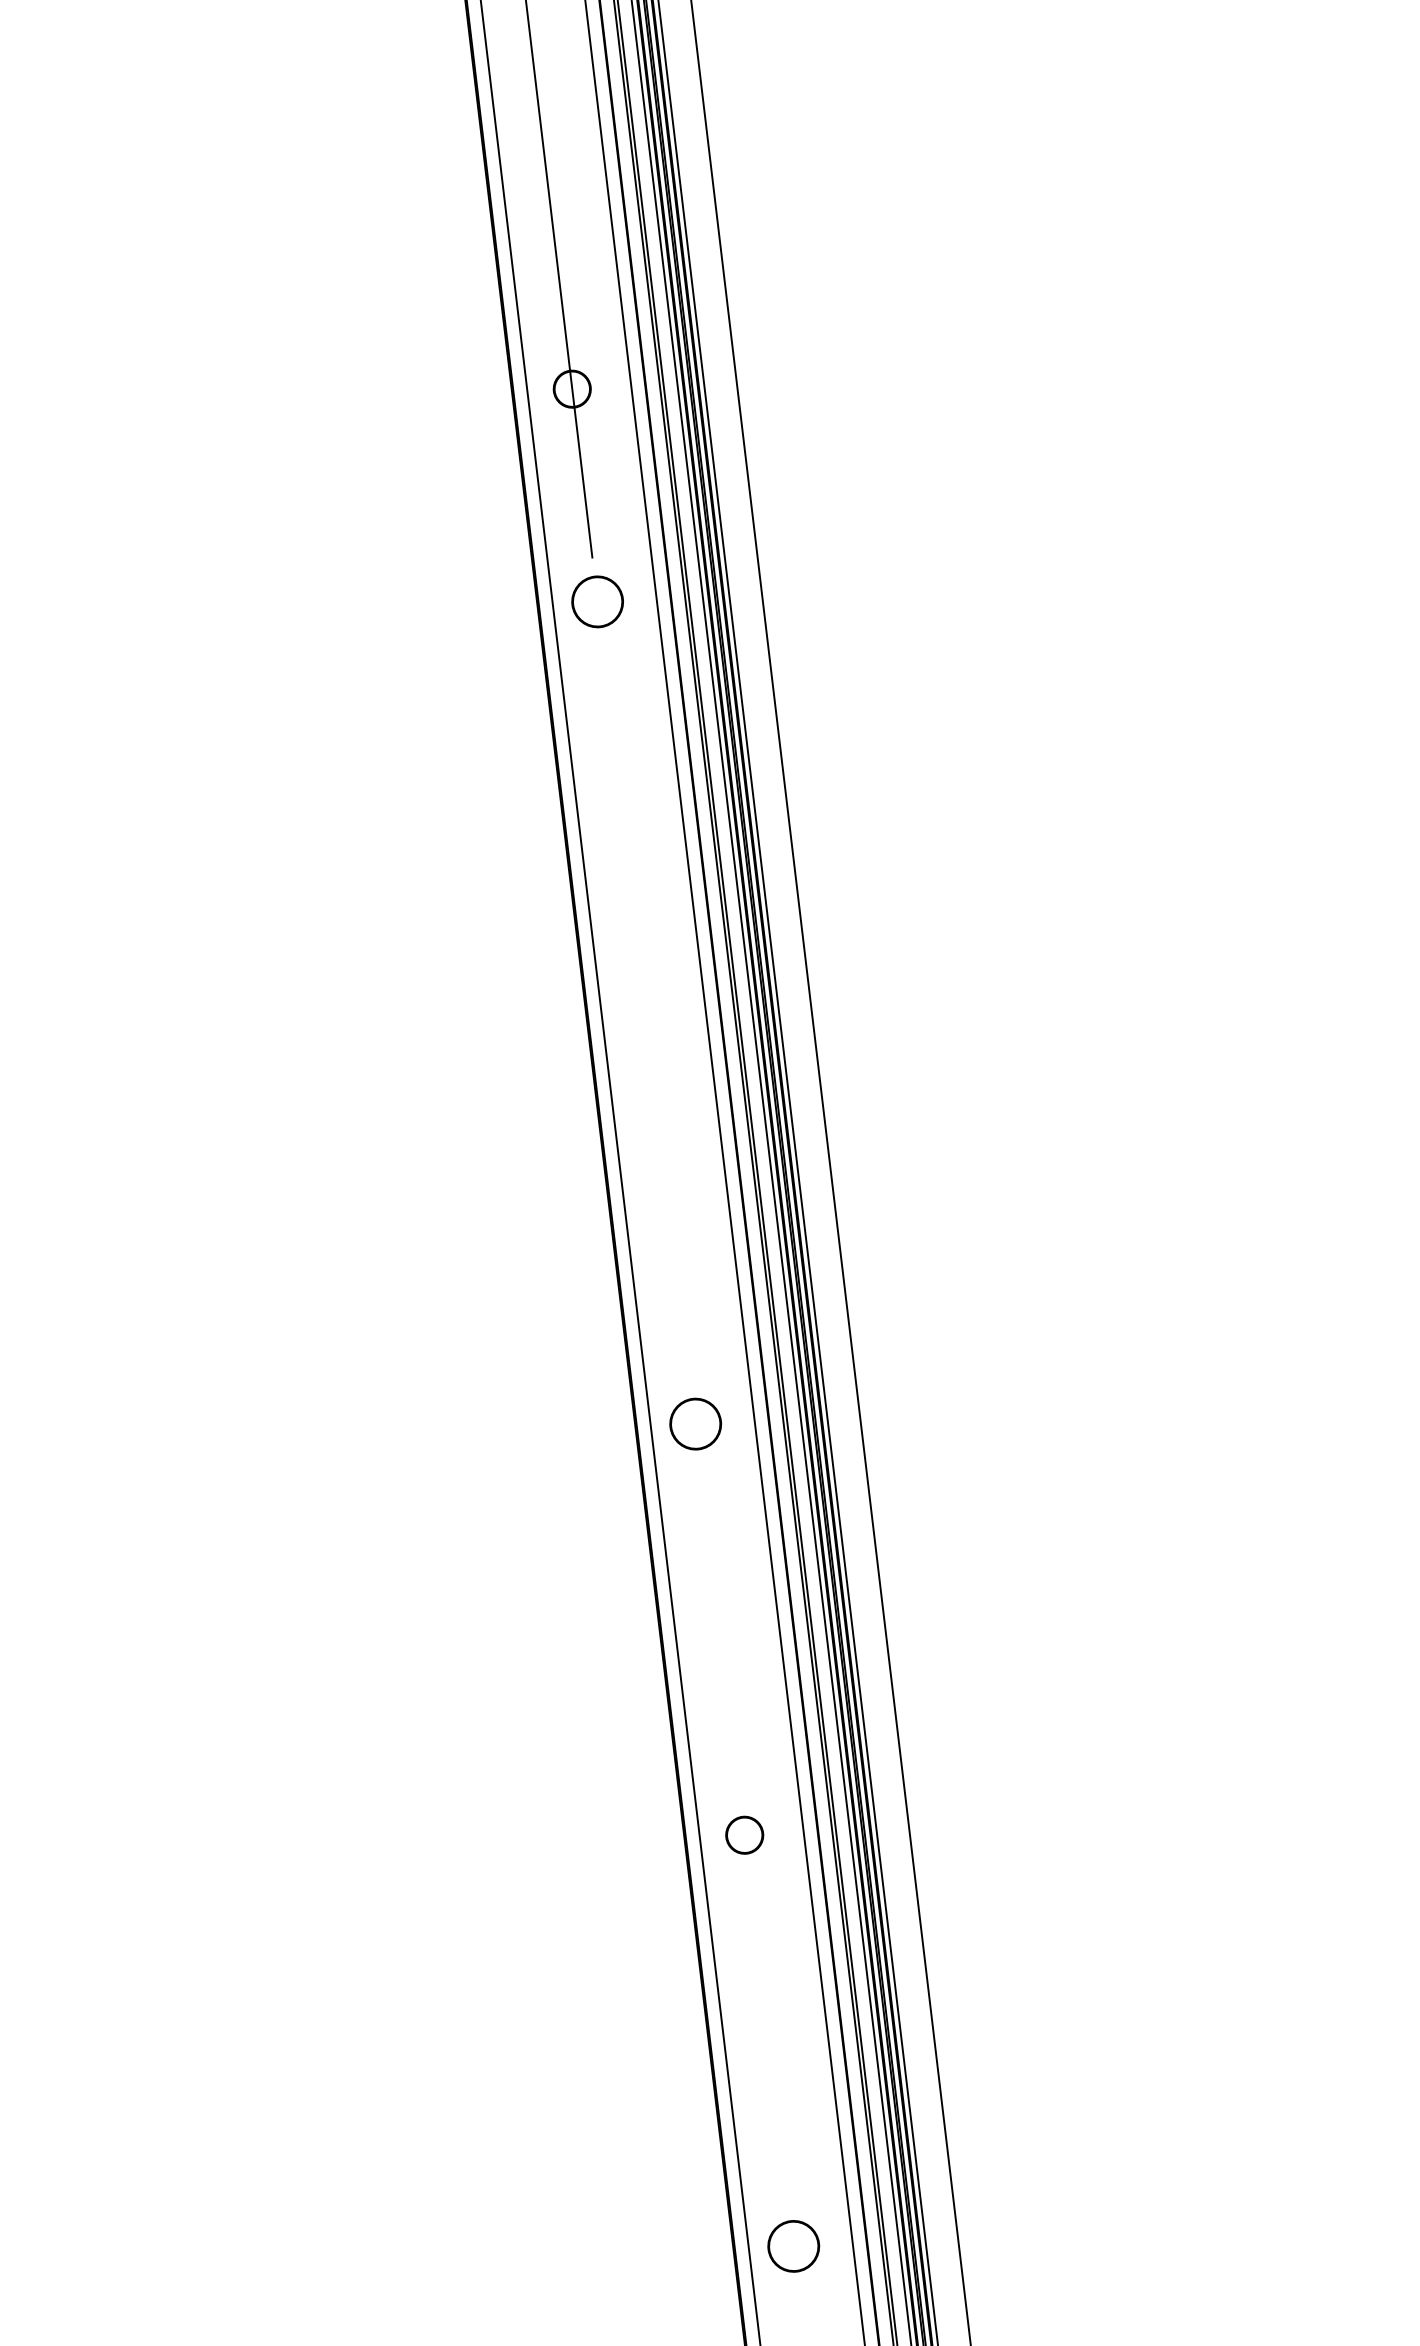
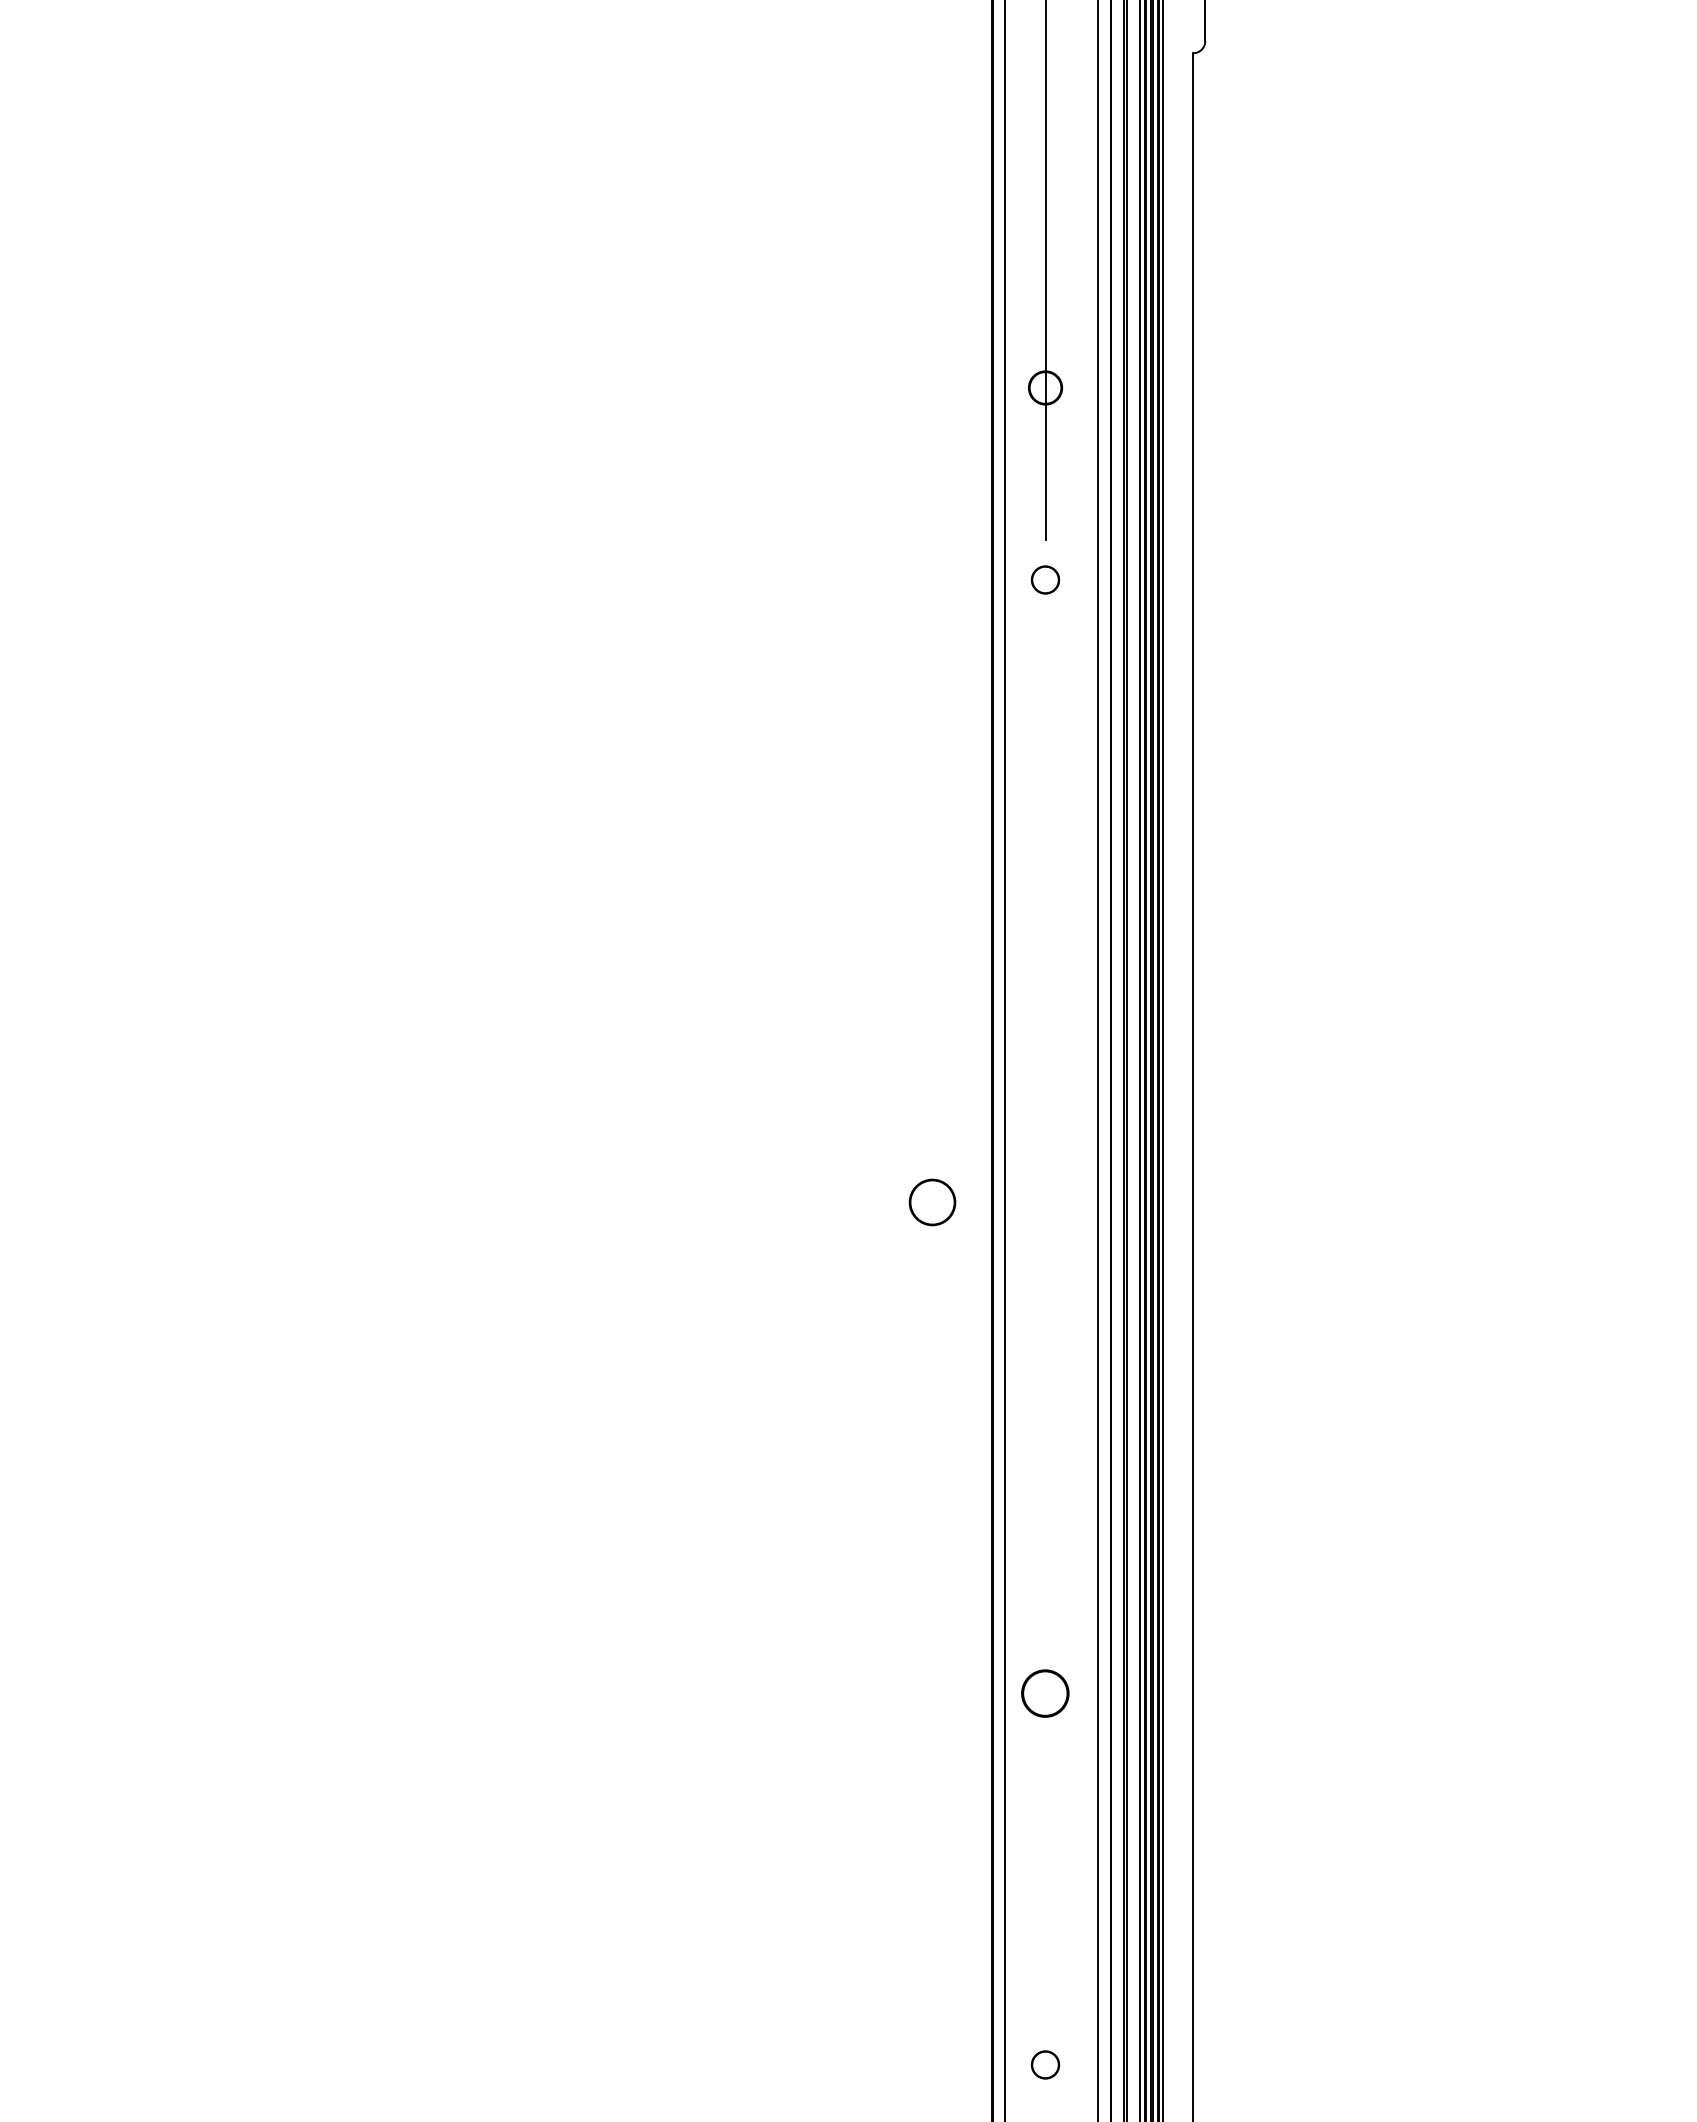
part: (597, 601) -> (1045, 579), size x0.6
part: (695, 1424) -> (932, 1202), moved
circle: (744, 1835) -> (1045, 1693), size x1.4
part: (793, 2245) -> (1045, 2064), size x0.6

